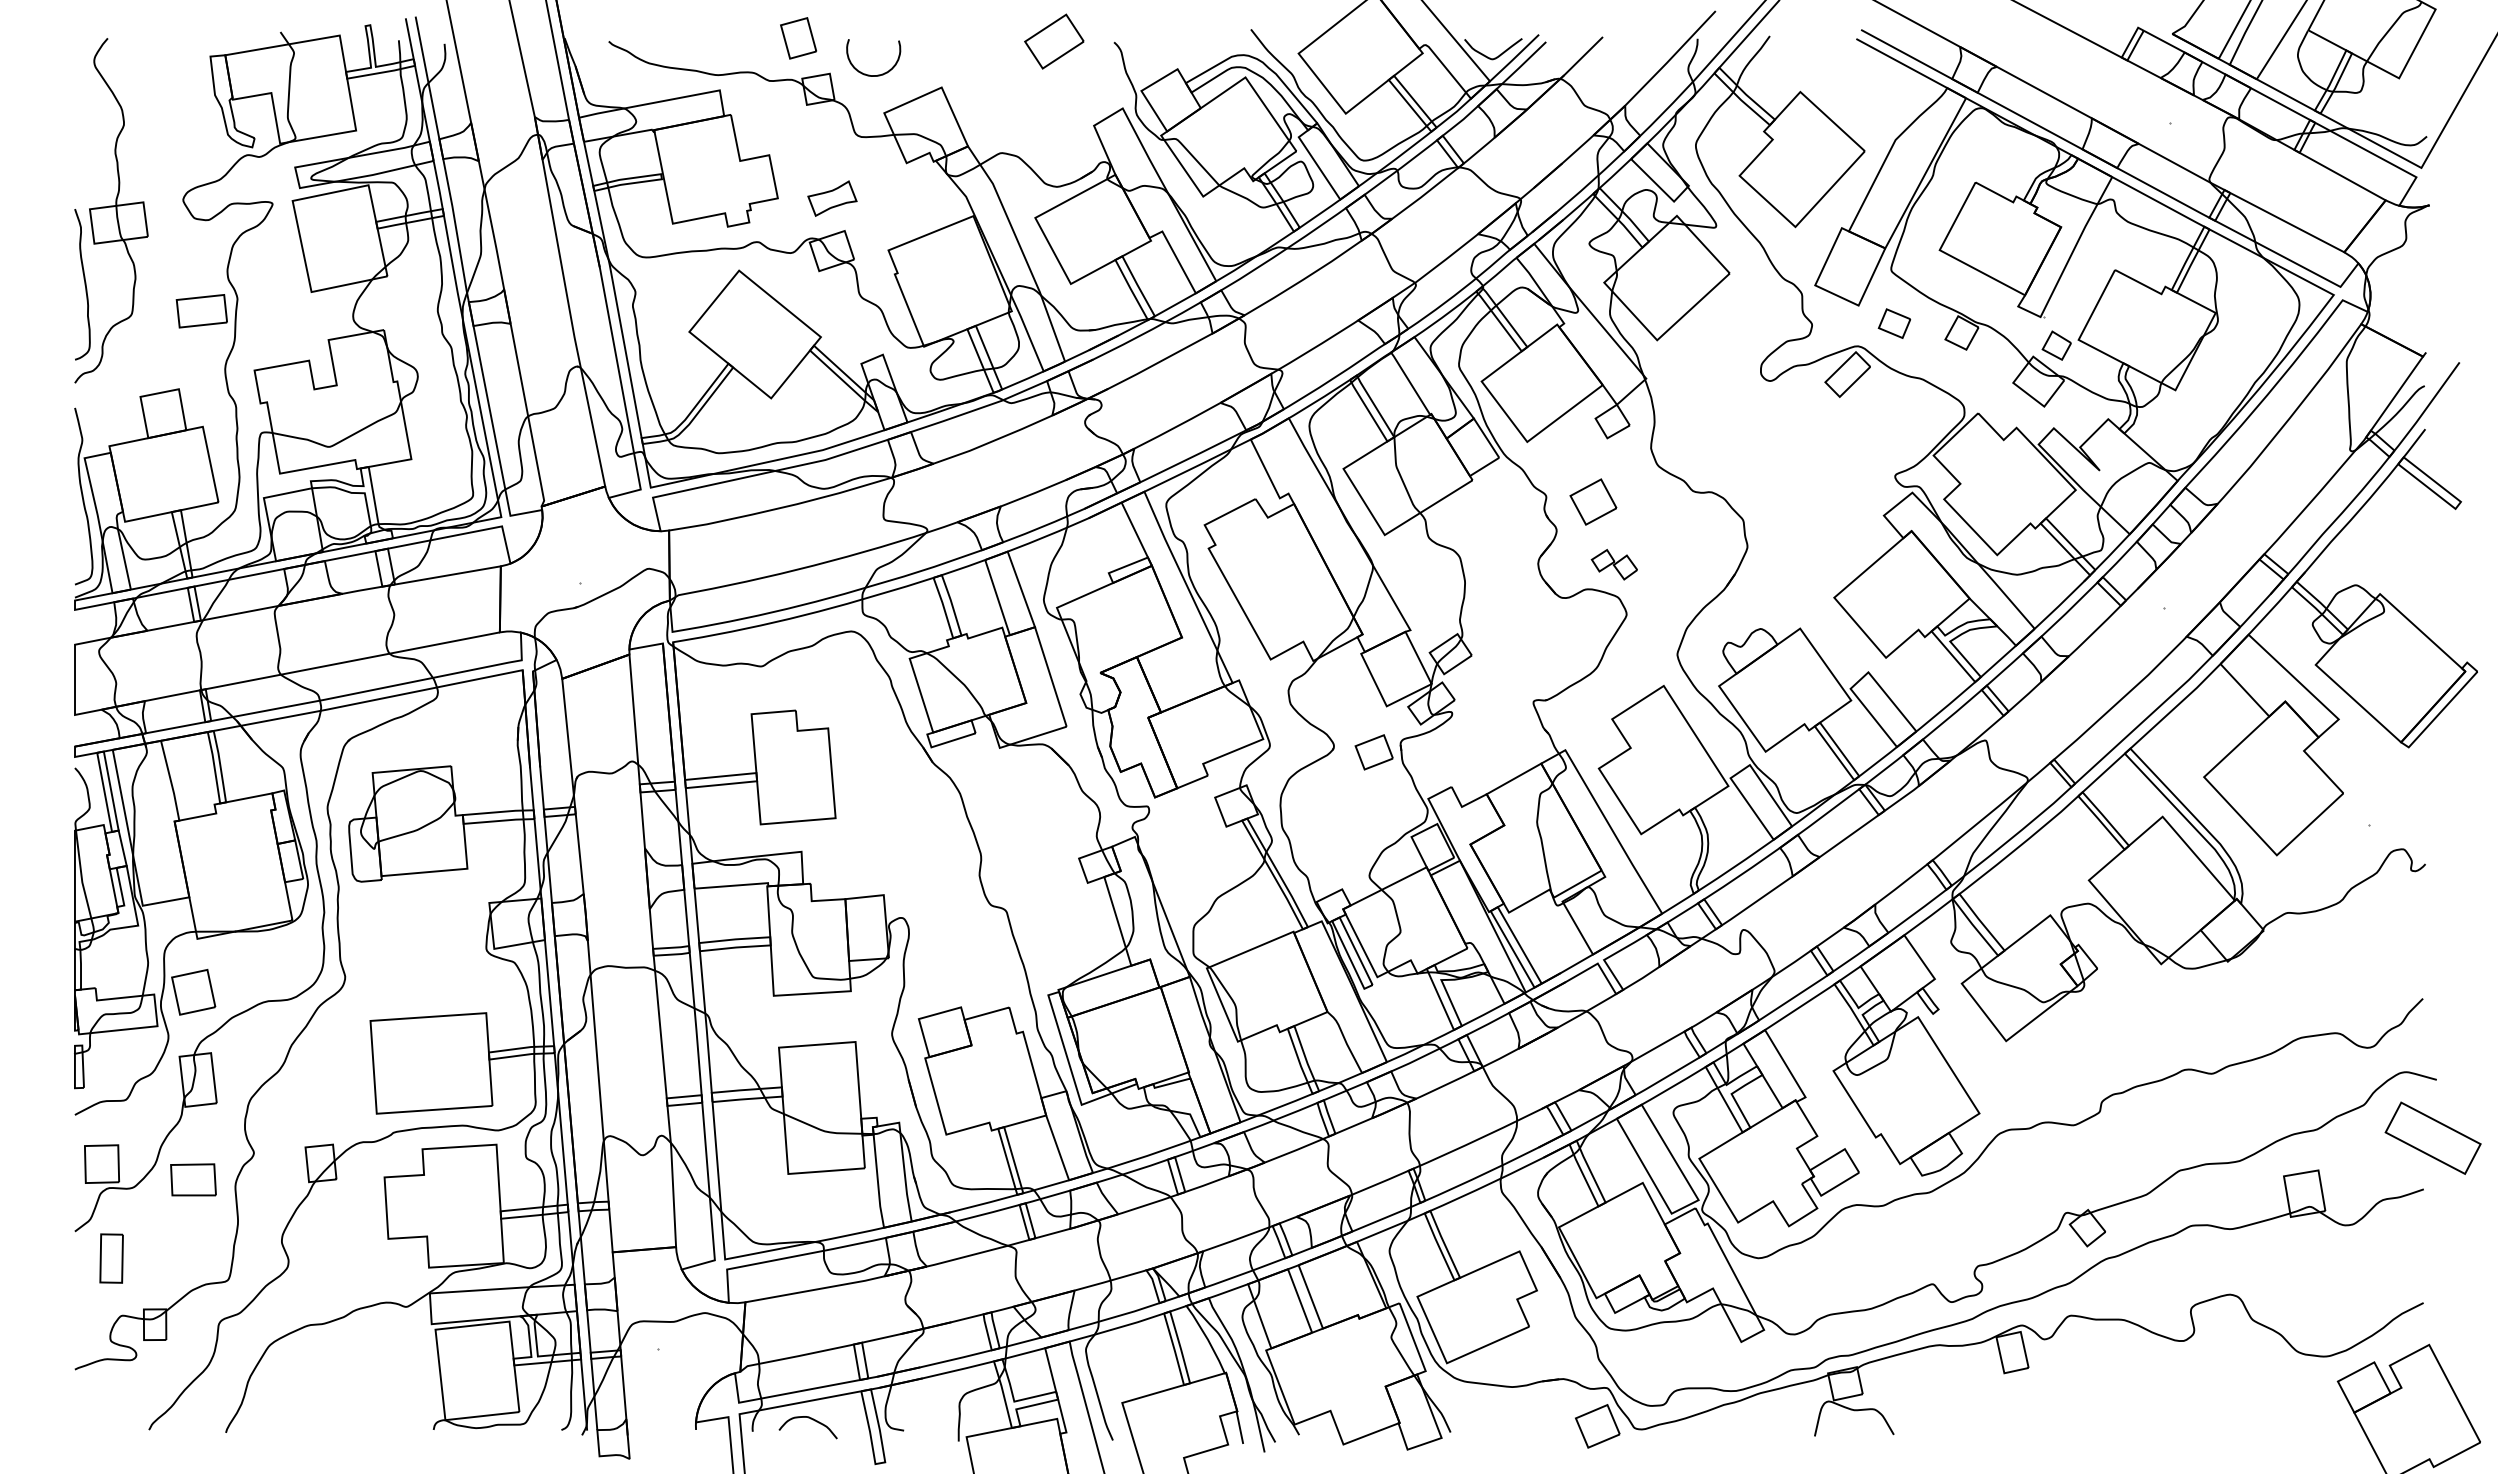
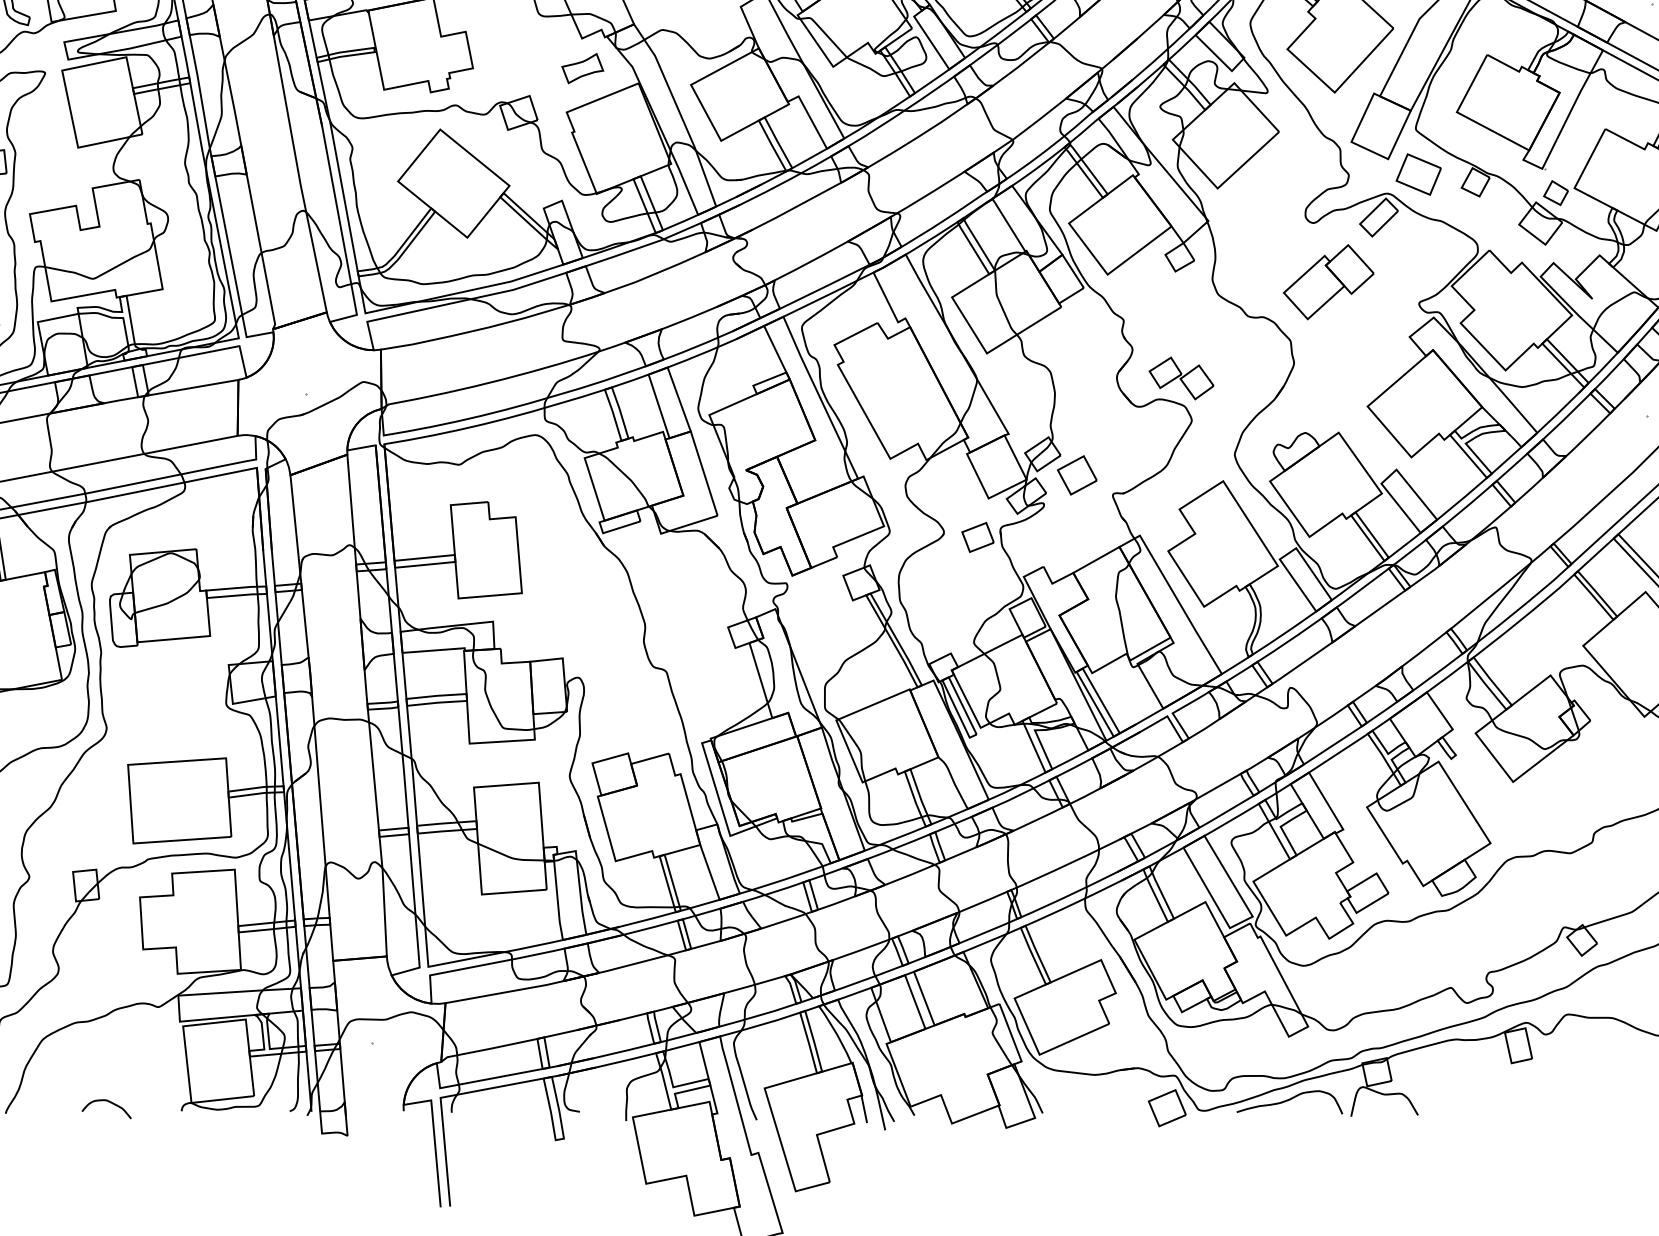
part: (832, 198) -> (582, 68), moved
part: (1894, 323) -> (1418, 174), size x1.67
part: (1788, 450) -> (1328, 281), added
part: (1593, 501) -> (1077, 474), moved
part: (1614, 564) -> (1181, 378), size x1.67
curve: (1741, 1417) -> (1289, 1100), added
curve: (810, 1419) -> (108, 1102), moved

